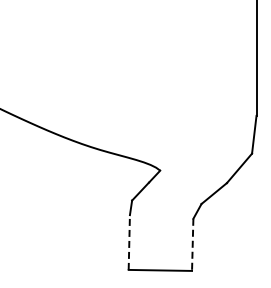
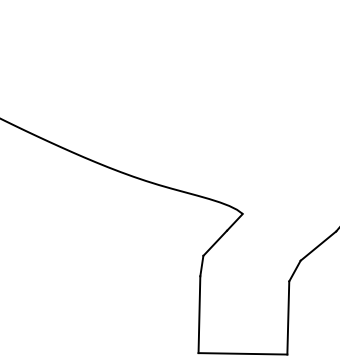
line: (129, 242) -> (199, 314), dashed -> solid
line: (192, 245) -> (288, 318), dashed -> solid

